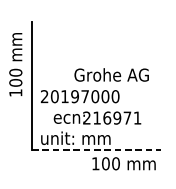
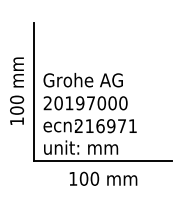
text: (16, 64) -> (17, 90), moved
text: (110, 75) -> (82, 80), moved
text: (96, 118) -> (89, 126), moved
line: (96, 150) -> (103, 160), dashed -> solid
text: (124, 163) -> (103, 178), moved

